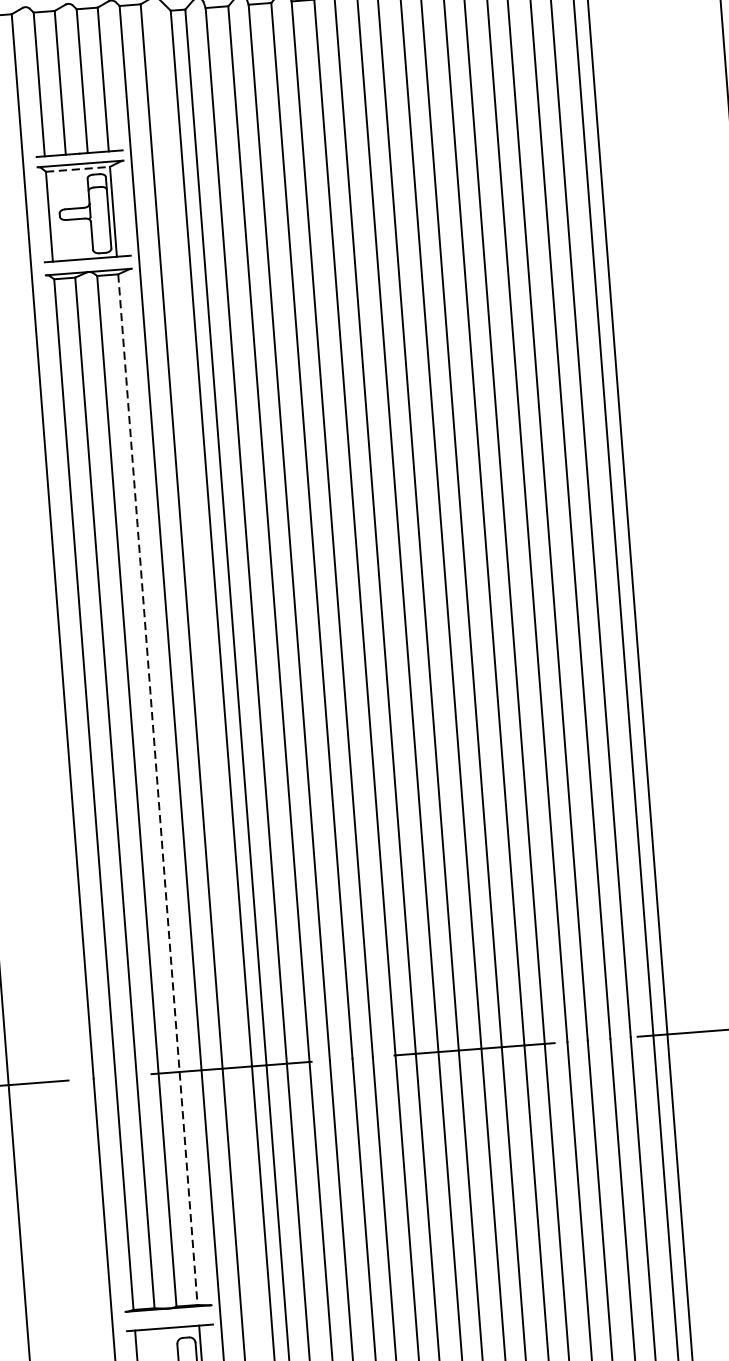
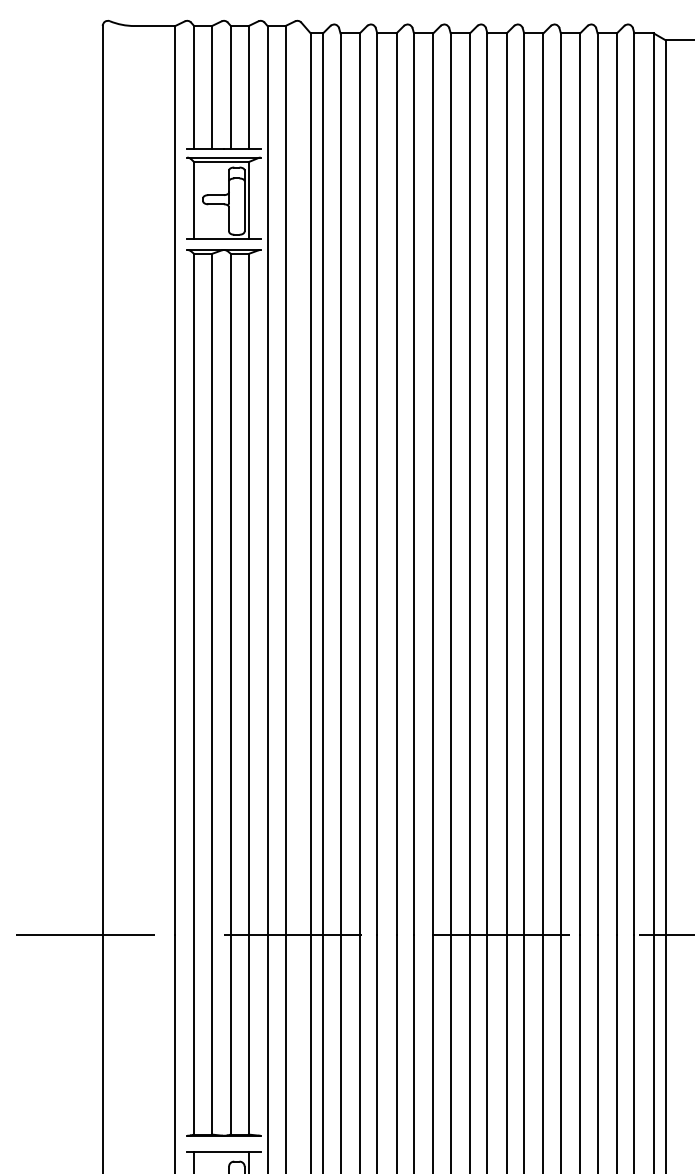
line: (78, 169) -> (221, 162), dashed -> solid
line: (157, 790) -> (248, 694), dashed -> solid

